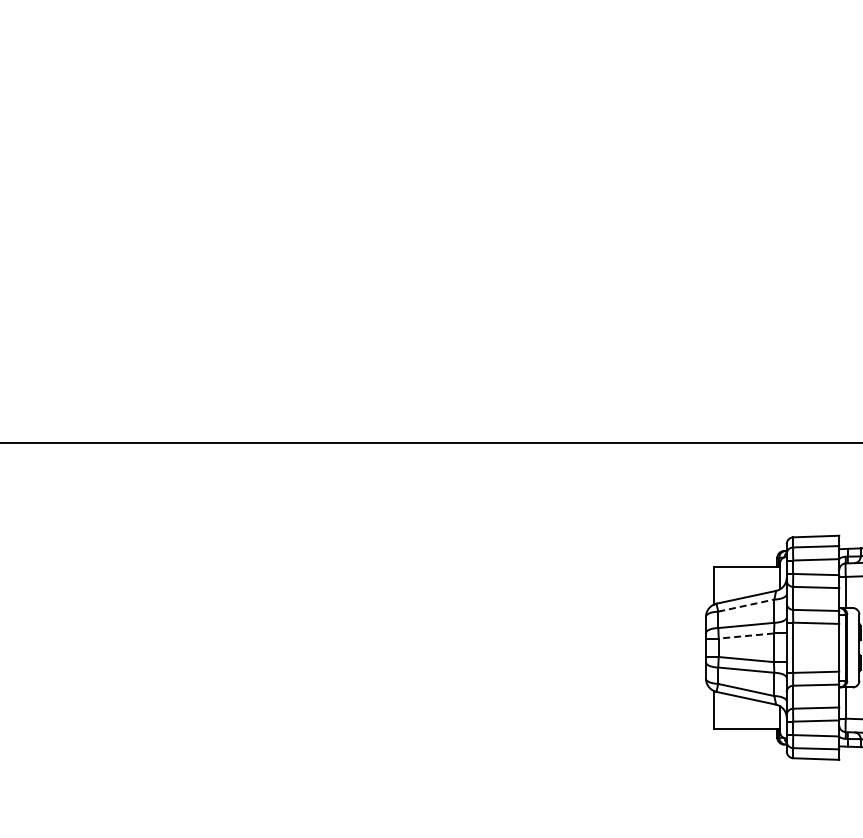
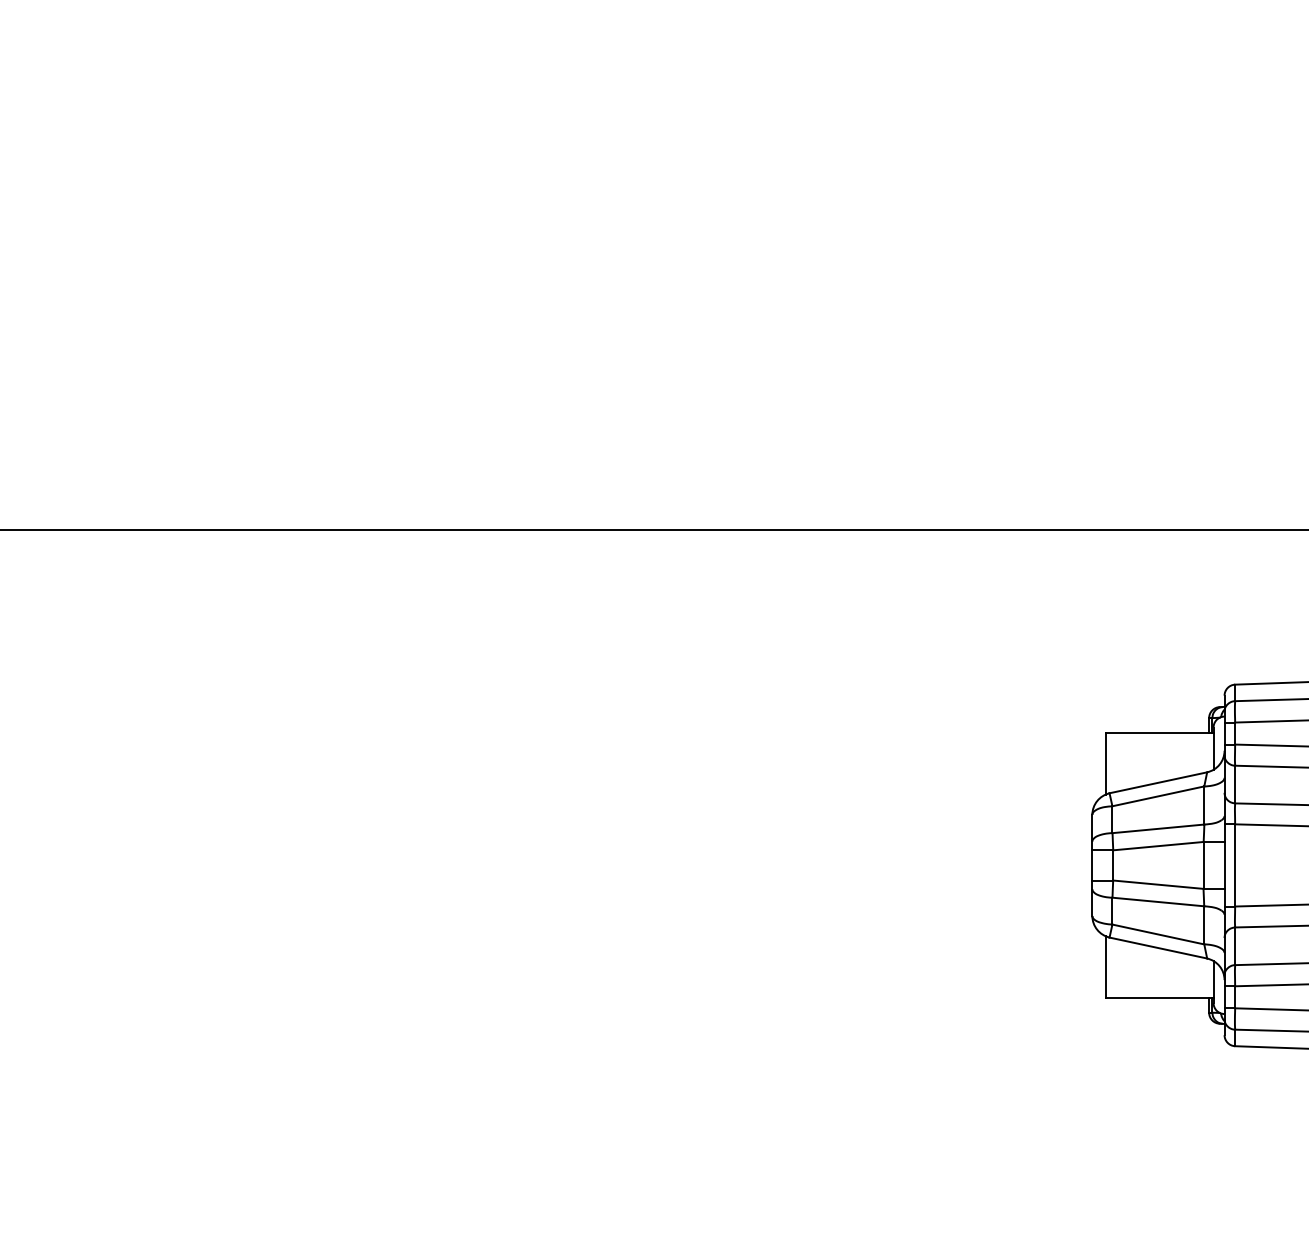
line: (746, 605) -> (1158, 796), dashed -> solid
line: (746, 636) -> (1158, 846), dashed -> solid

